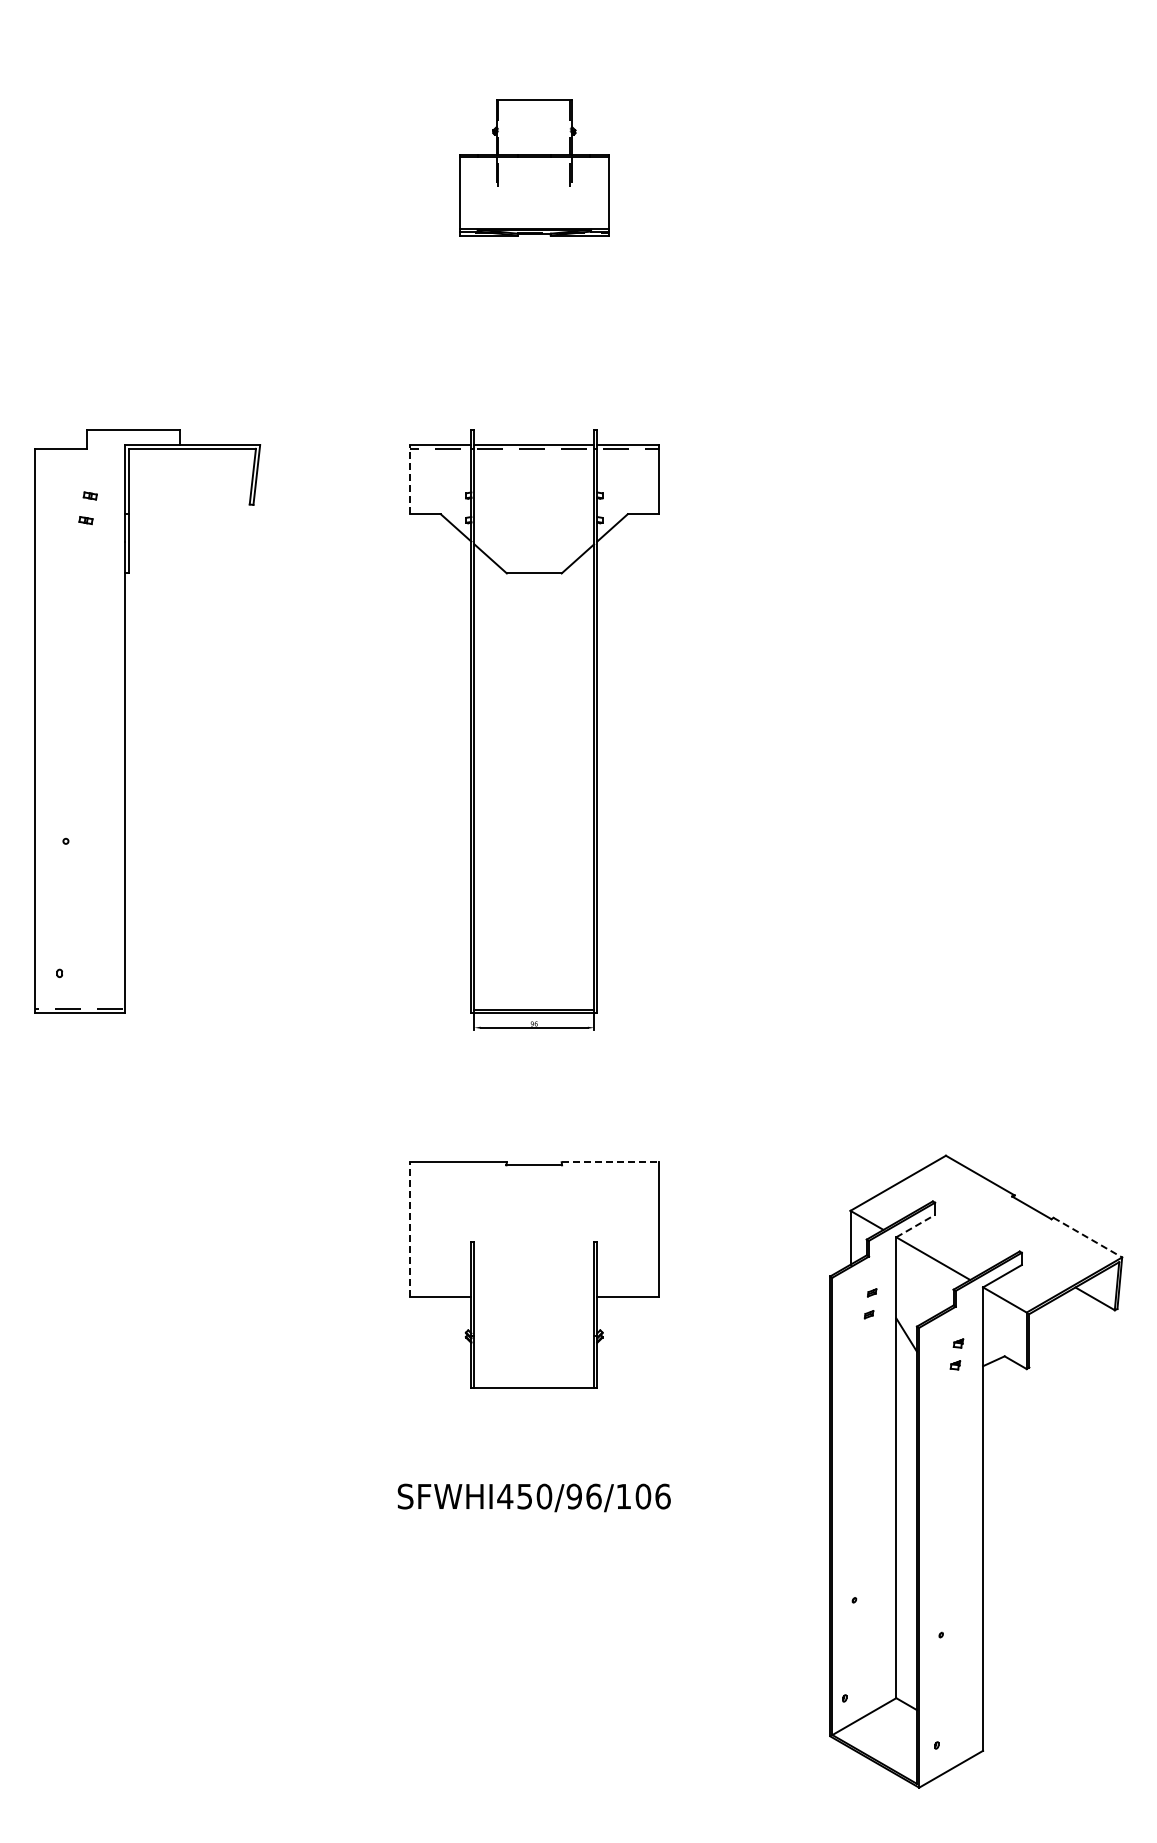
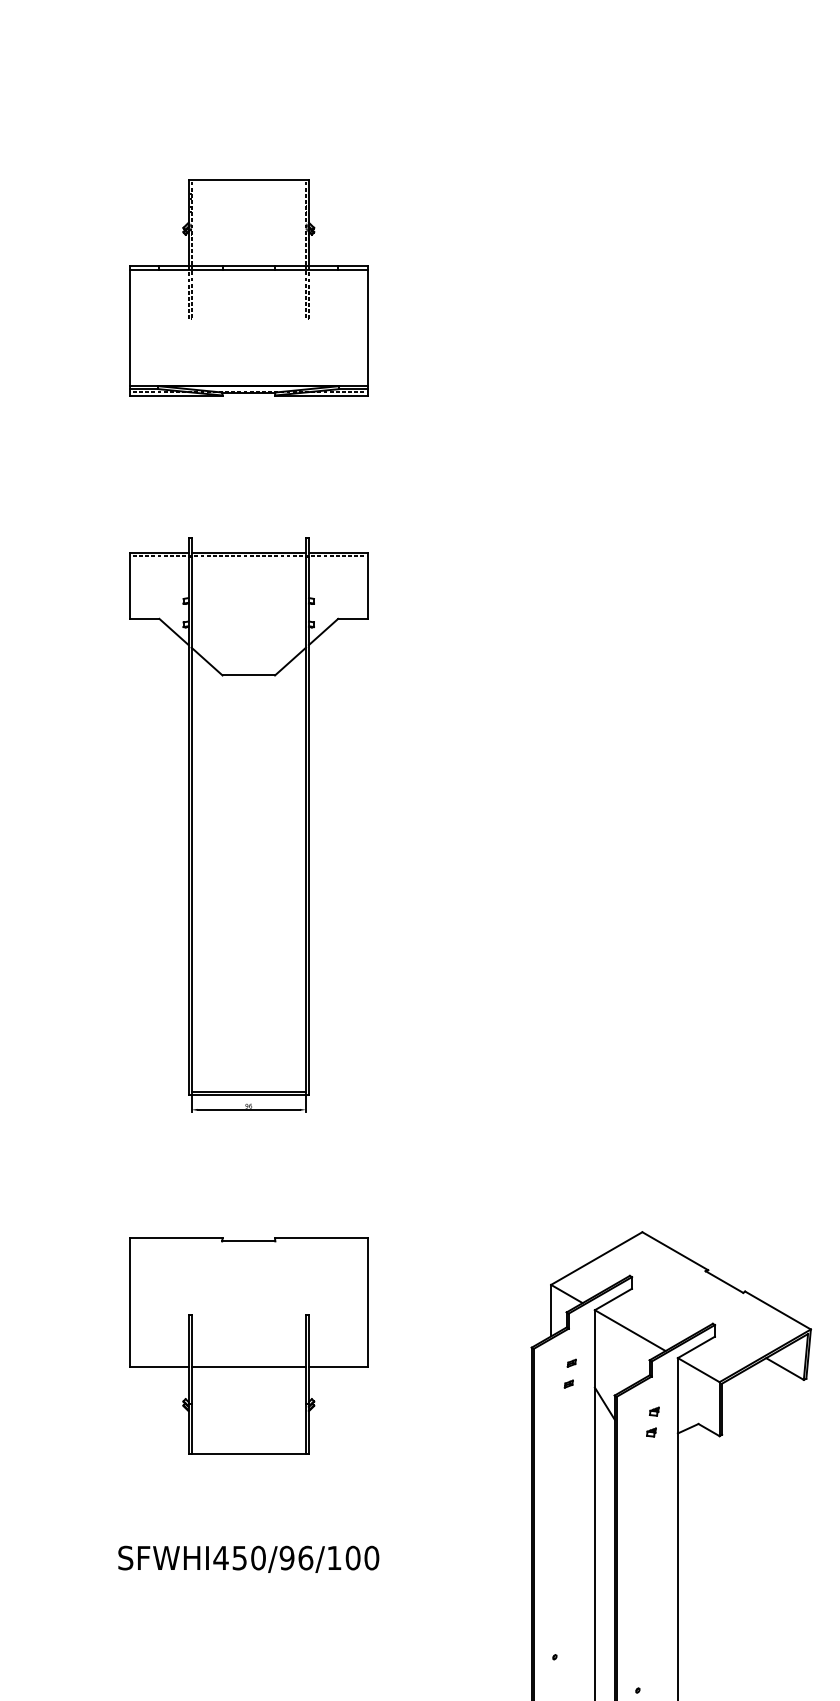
part: (534, 167) -> (249, 287), size x1.67
line: (409, 479) -> (129, 585), dashed -> solid
line: (610, 1162) -> (321, 1238), dashed -> solid
line: (916, 1225) -> (614, 1298), dashed -> solid
line: (409, 1229) -> (129, 1302), dashed -> solid
line: (1087, 1237) -> (777, 1310), dashed -> solid
line: (534, 1297) -> (249, 1367), added
text: (662, 1496) -> (371, 1558), SFWHI450/96/106 -> SFWHI450/96/100

